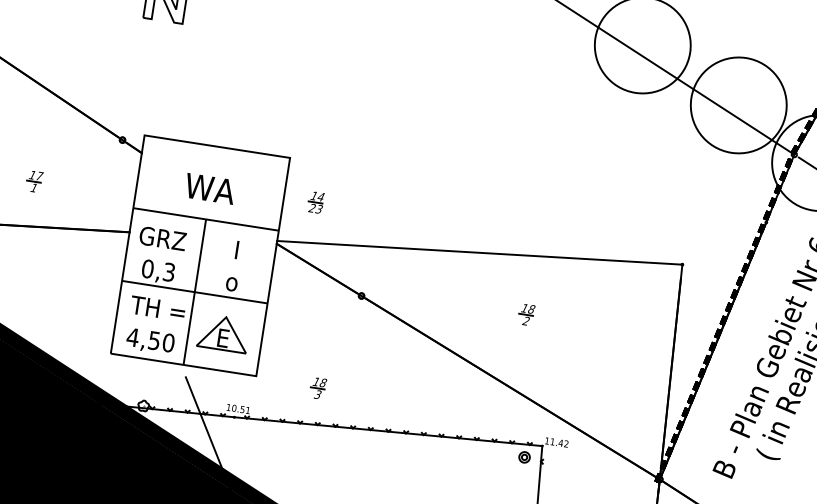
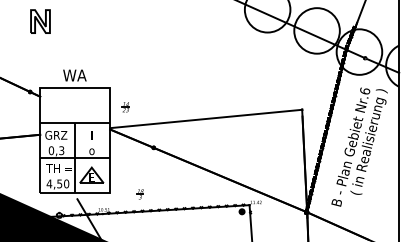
text: (209, 188) -> (74, 75), moved
part: (526, 314) -> (232, 144), removed

